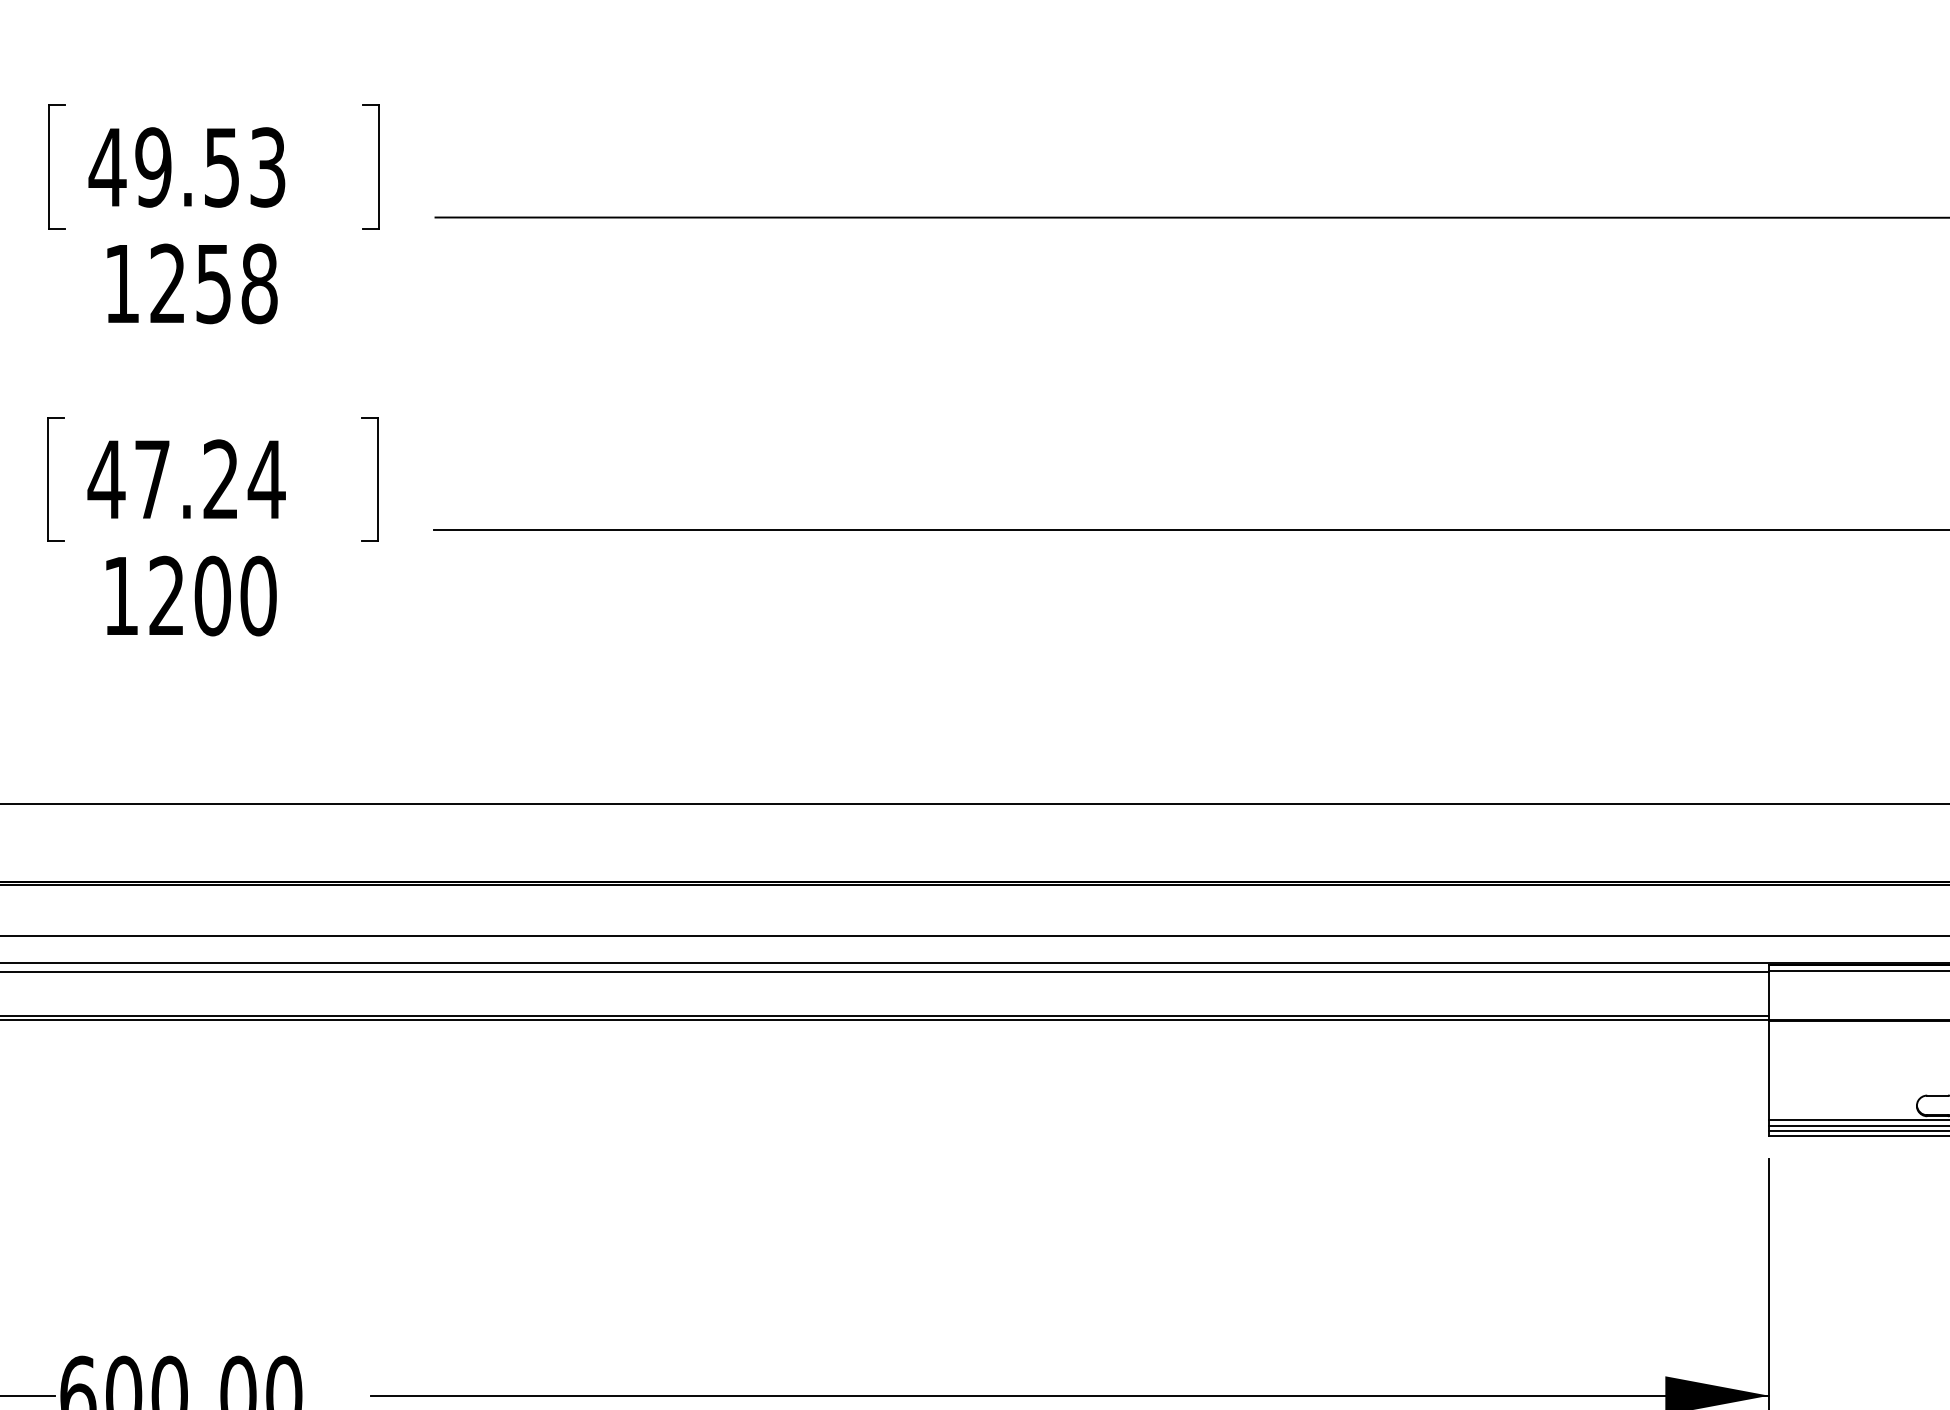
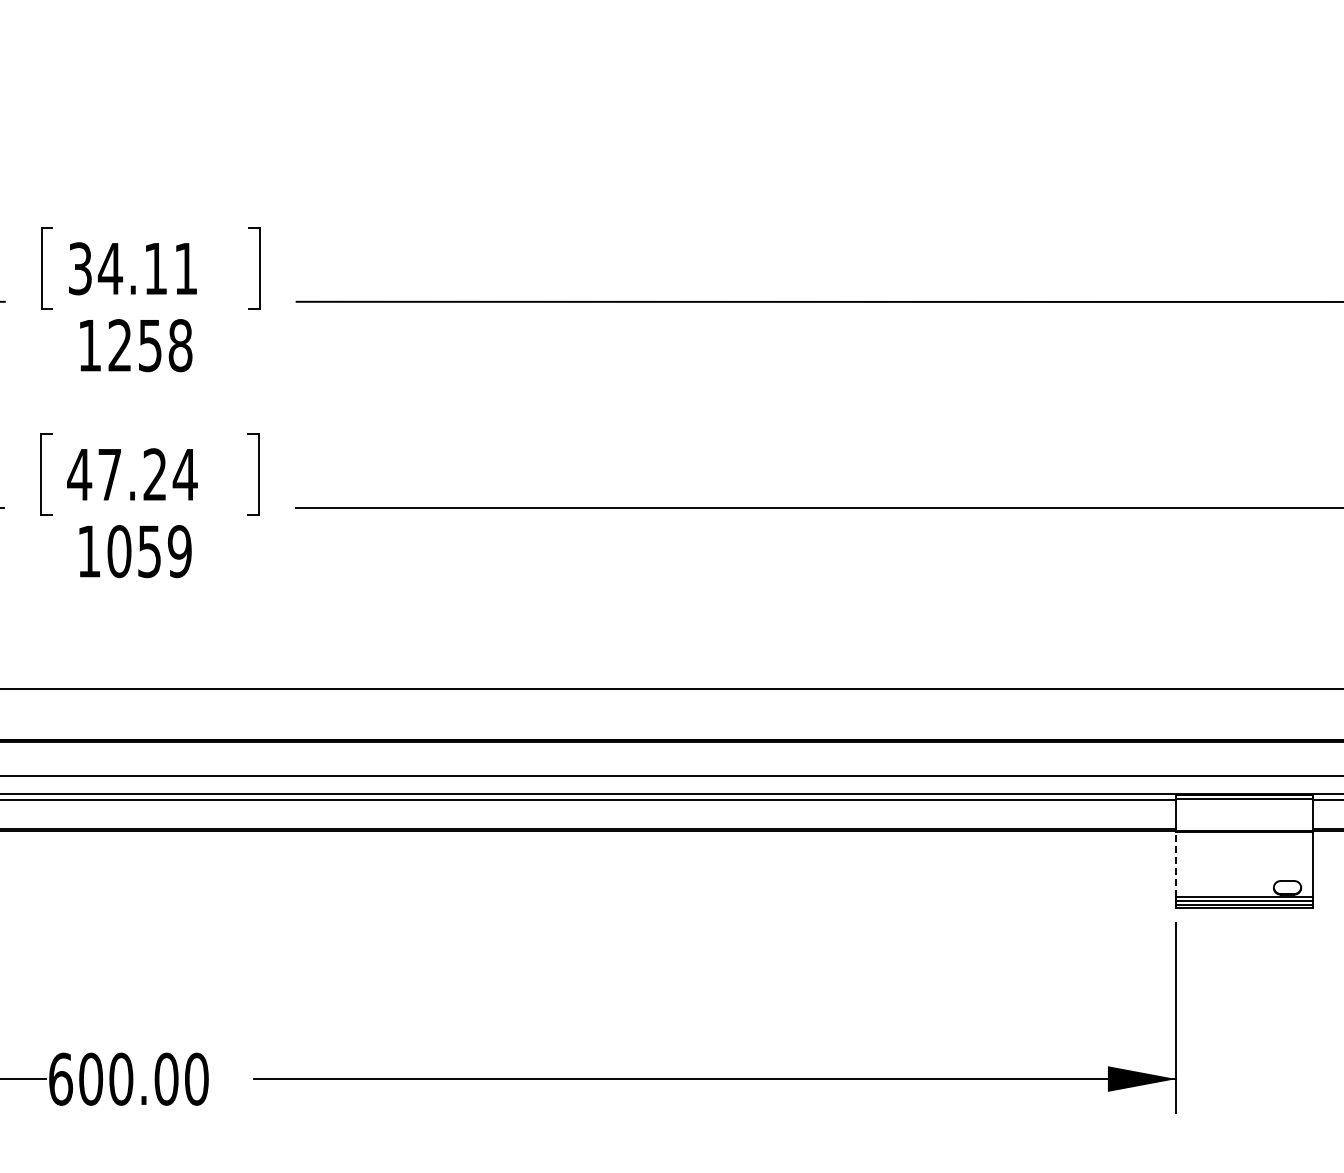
text: (186, 167) -> (132, 268), 49.53 -> 34.11
text: (212, 596) -> (149, 551), 1200 -> 1059
line: (1769, 1070) -> (1176, 864), solid -> dashed

